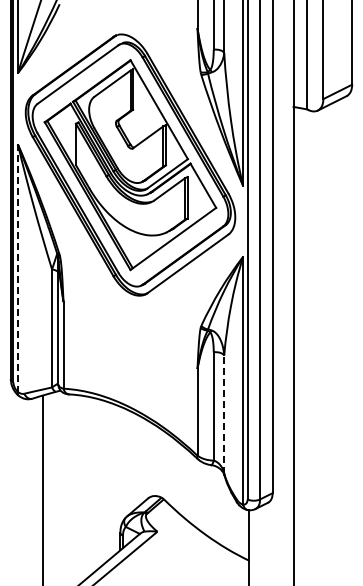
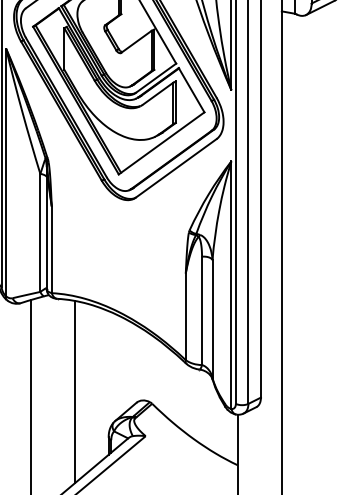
line: (17, 268) -> (5, 172), dashed -> solid
line: (224, 414) -> (212, 318), dashed -> solid
line: (86, 487) -> (74, 391), added

